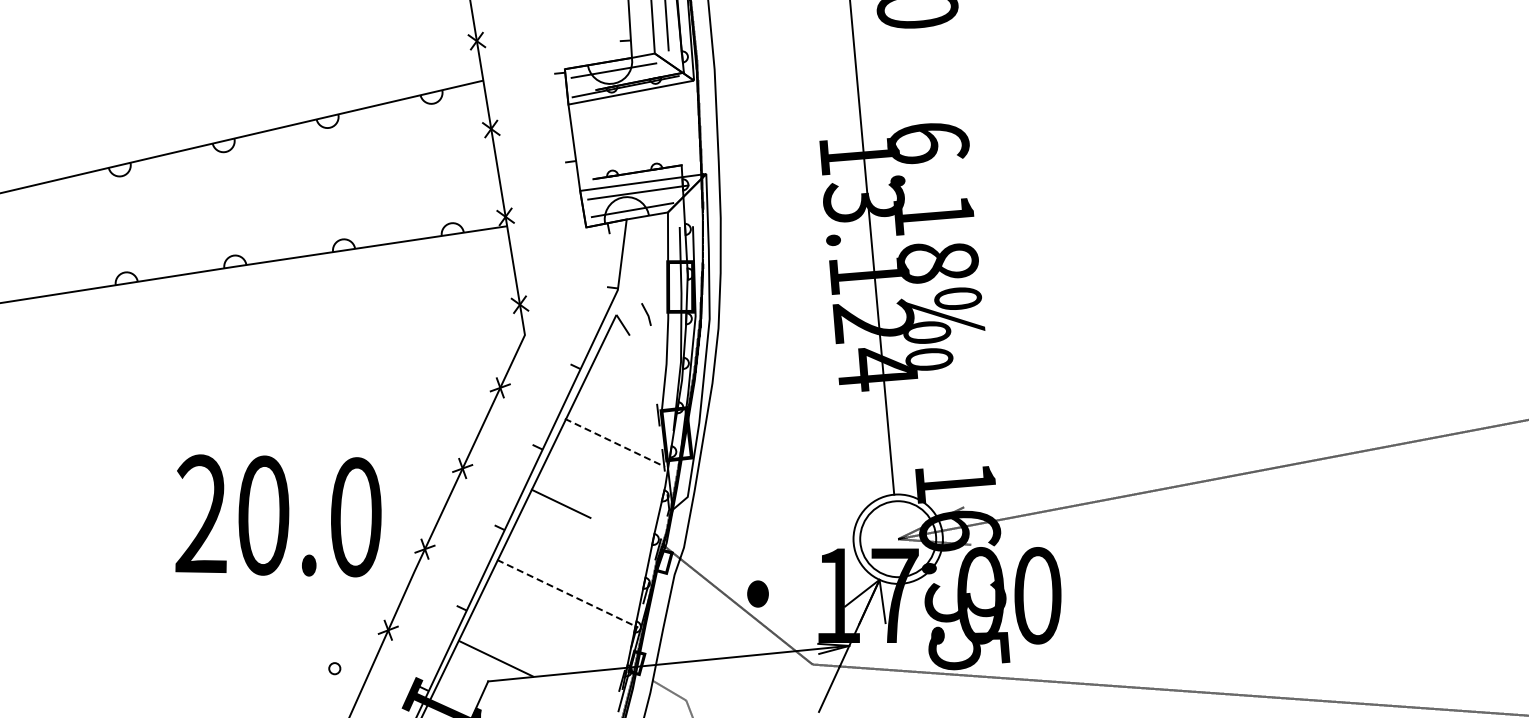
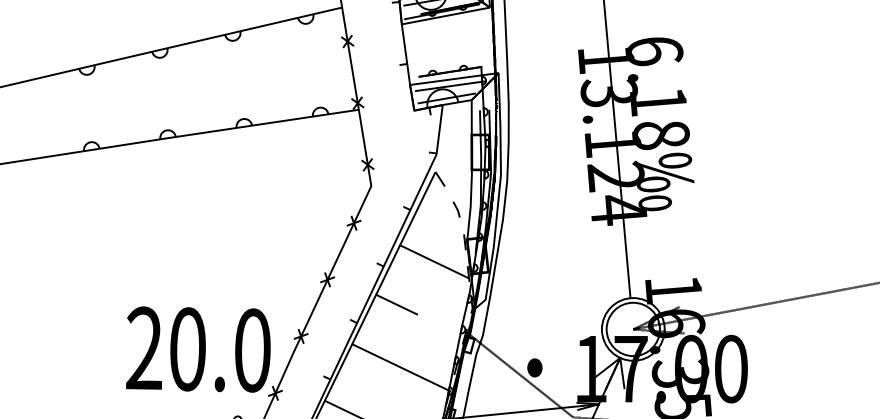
line: (646, 314) -> (456, 209), moved
line: (614, 442) -> (434, 261), dashed -> solid
text: (278, 515) -> (198, 349), moved
line: (568, 594) -> (401, 368), dashed -> solid

